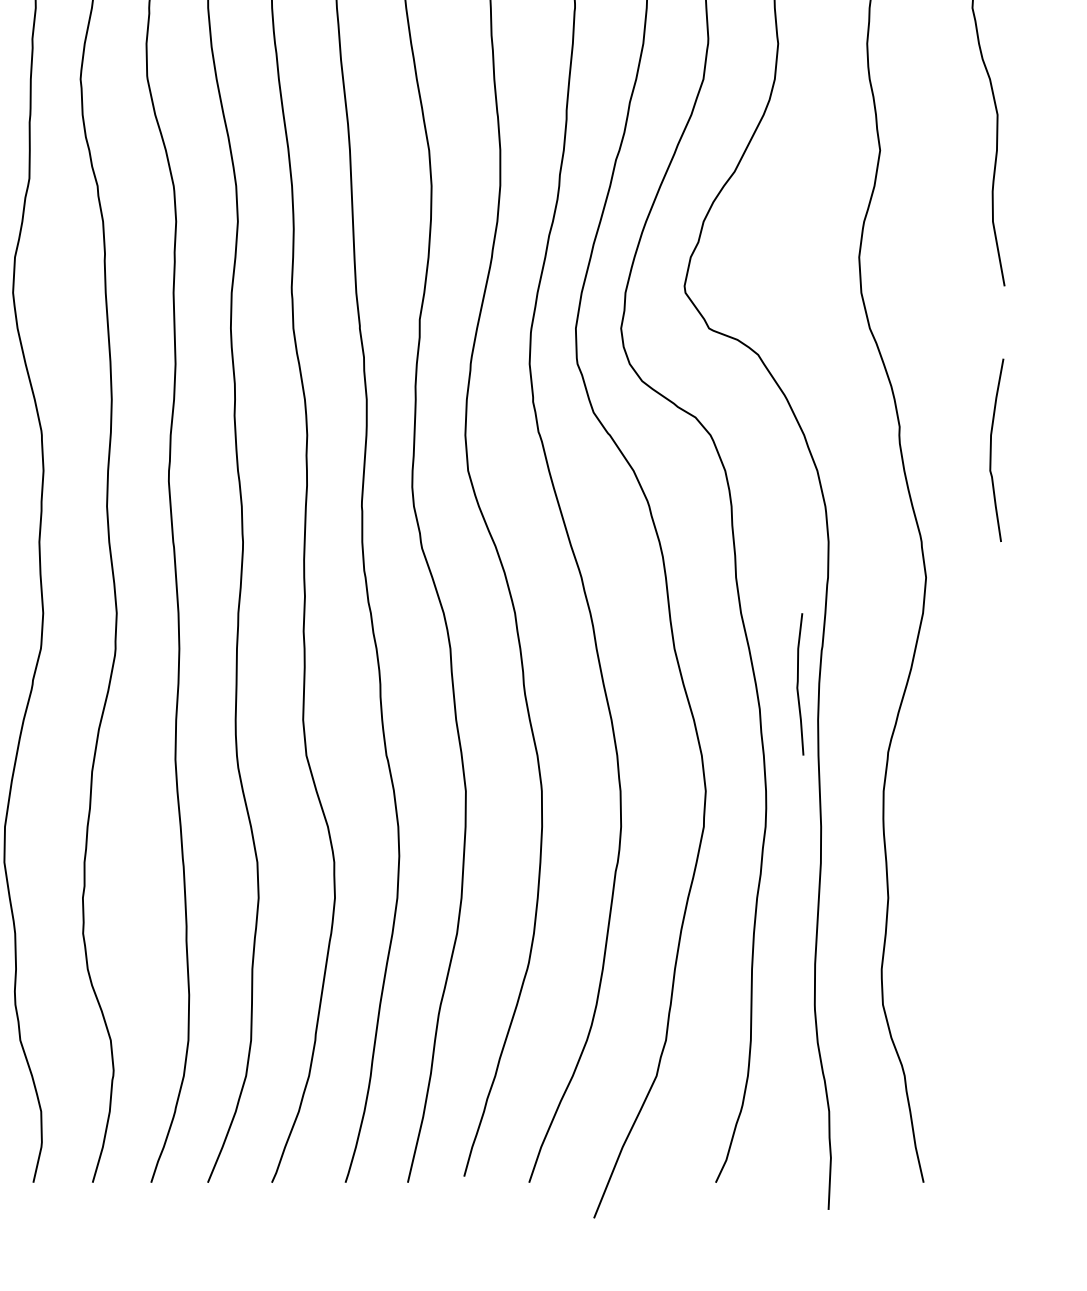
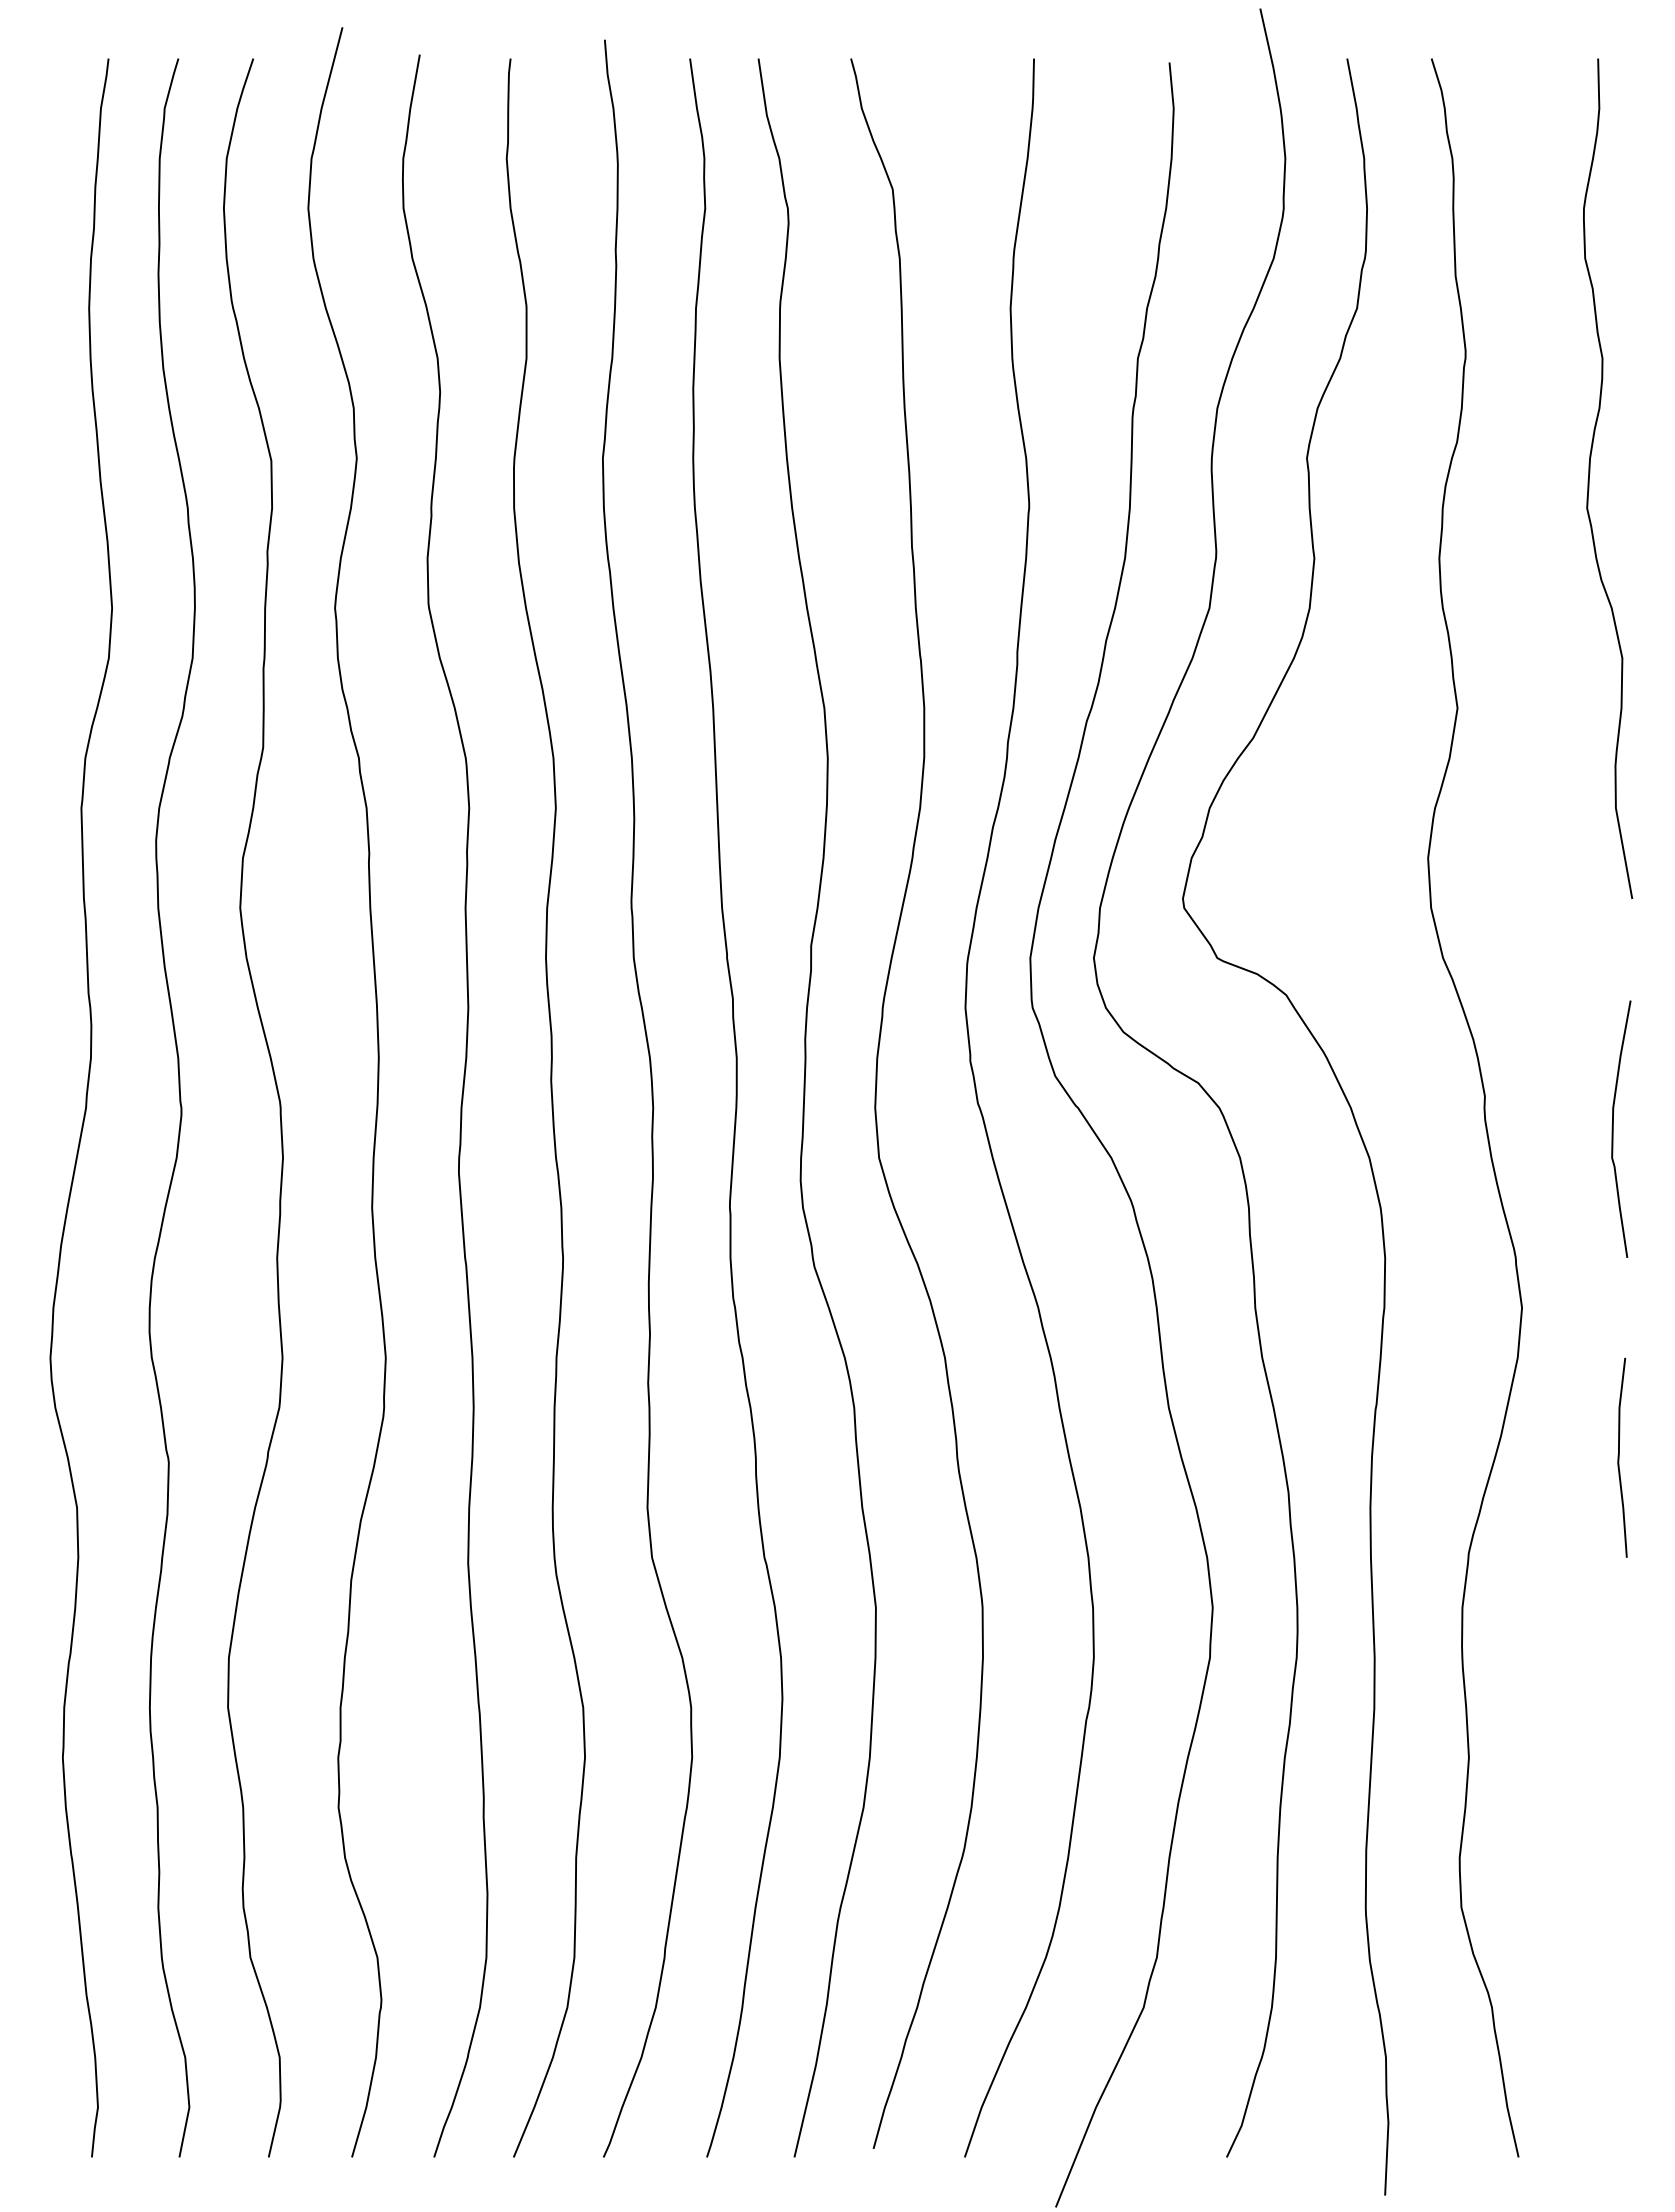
curve: (798, 684) -> (1619, 1457), moved

